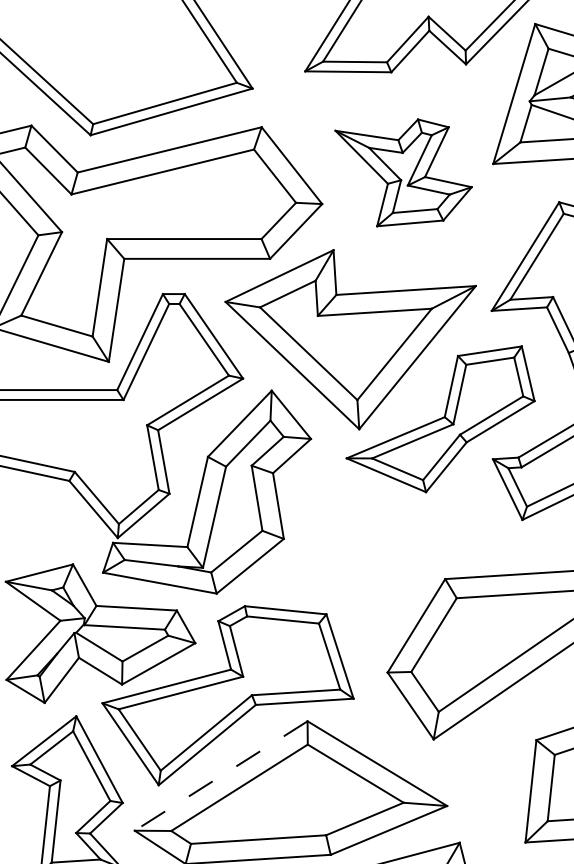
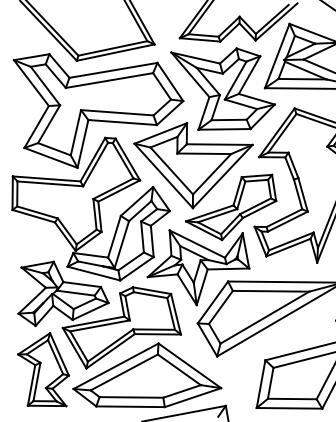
part: (403, 171) -> (222, 88), size x1.67
part: (380, 554) -> (198, 267), added
line: (219, 776) -> (115, 366), dashed -> solid

